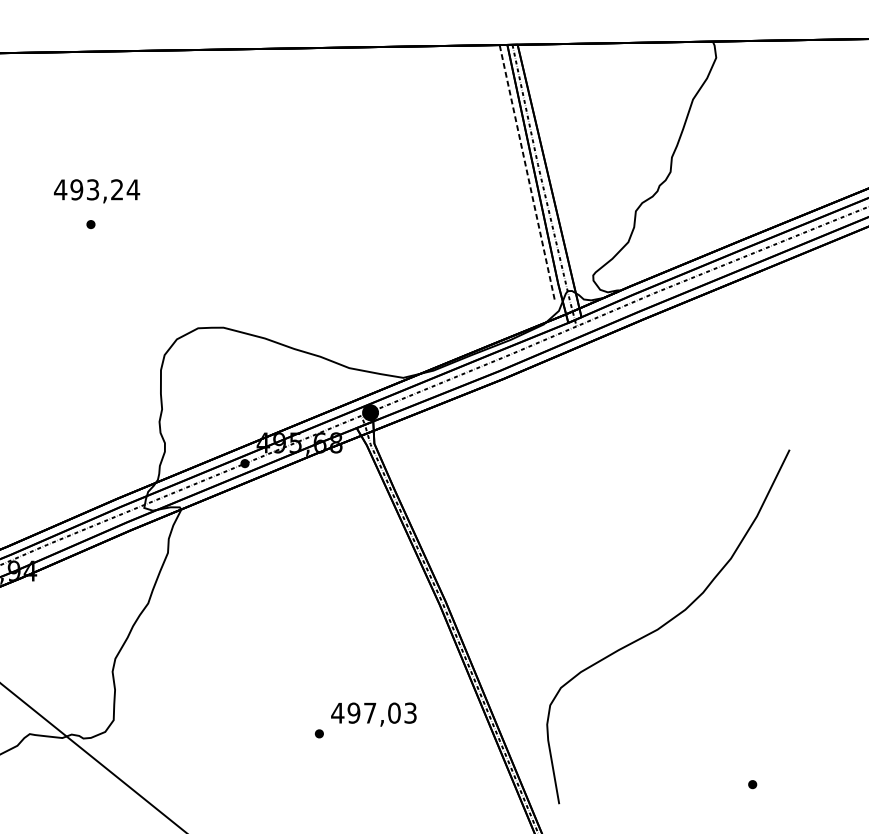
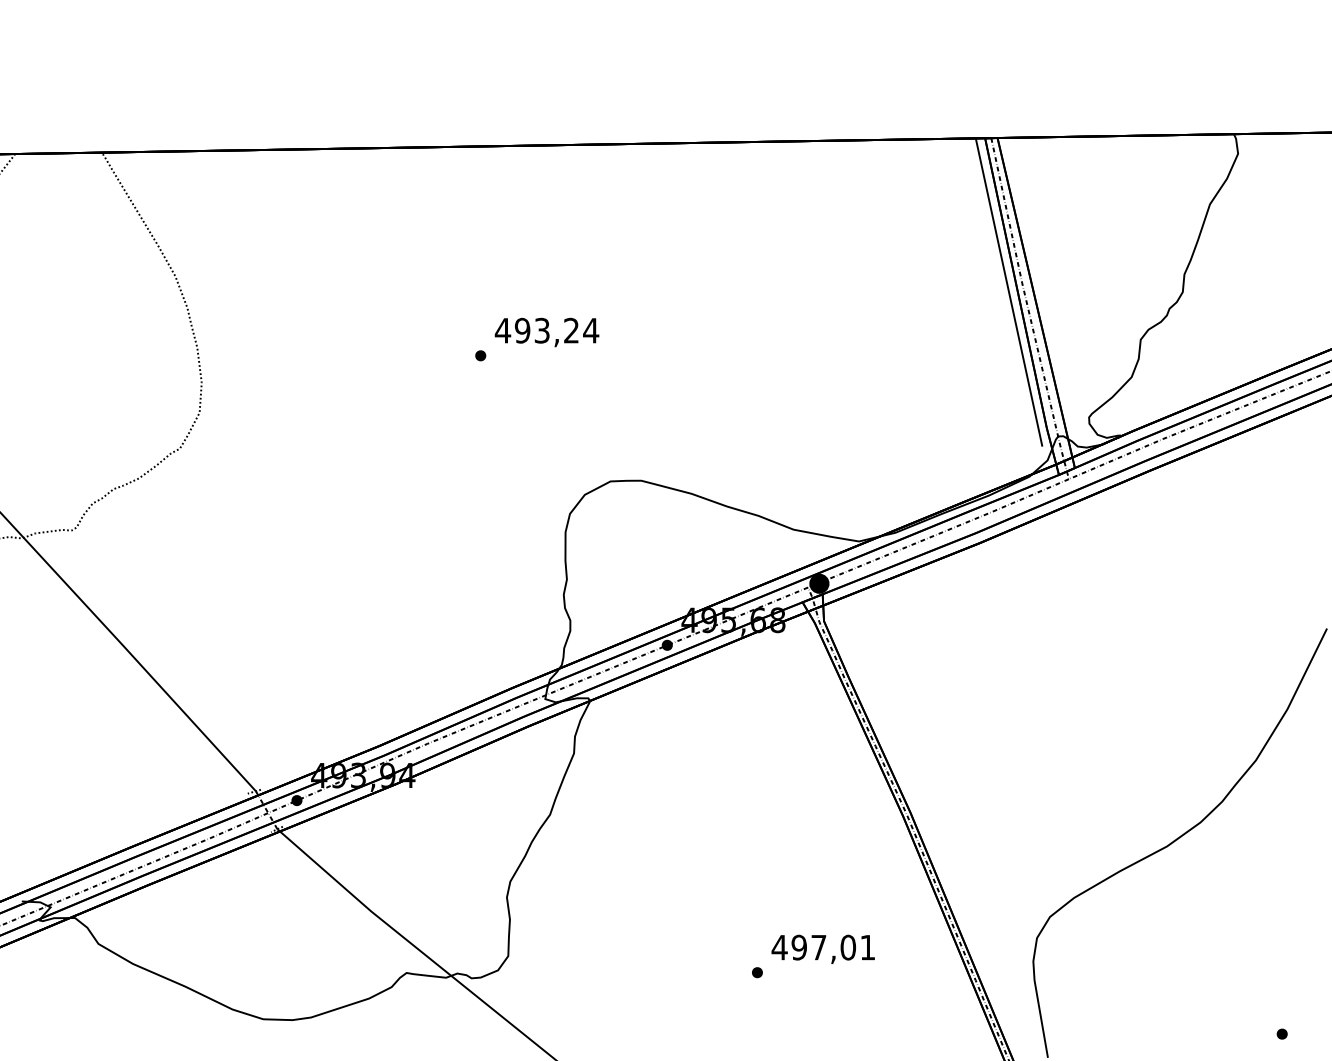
line: (527, 172) -> (1009, 292), dashed -> solid
text: (96, 191) -> (546, 332), moved
text: (410, 713) -> (867, 947), 497,03 -> 497,01

